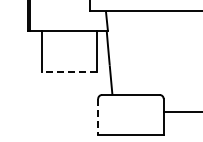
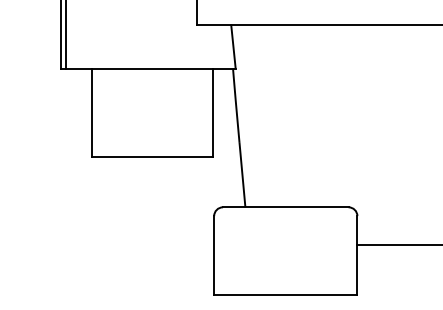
line: (69, 71) -> (151, 156), dashed -> solid
line: (98, 117) -> (214, 256), dashed -> solid

